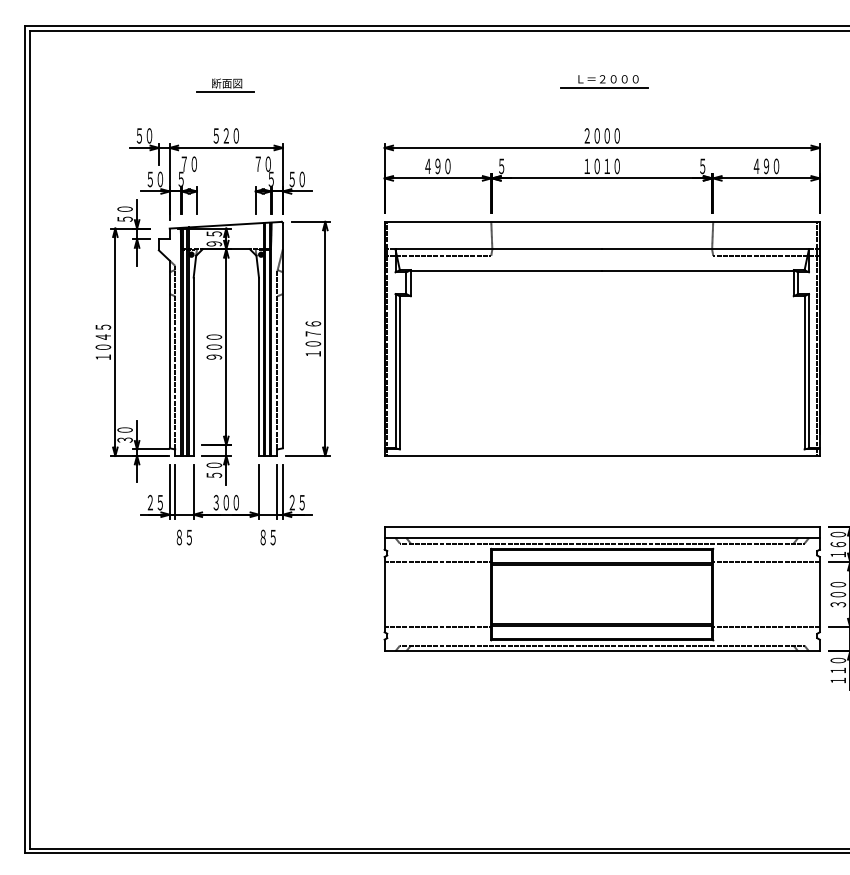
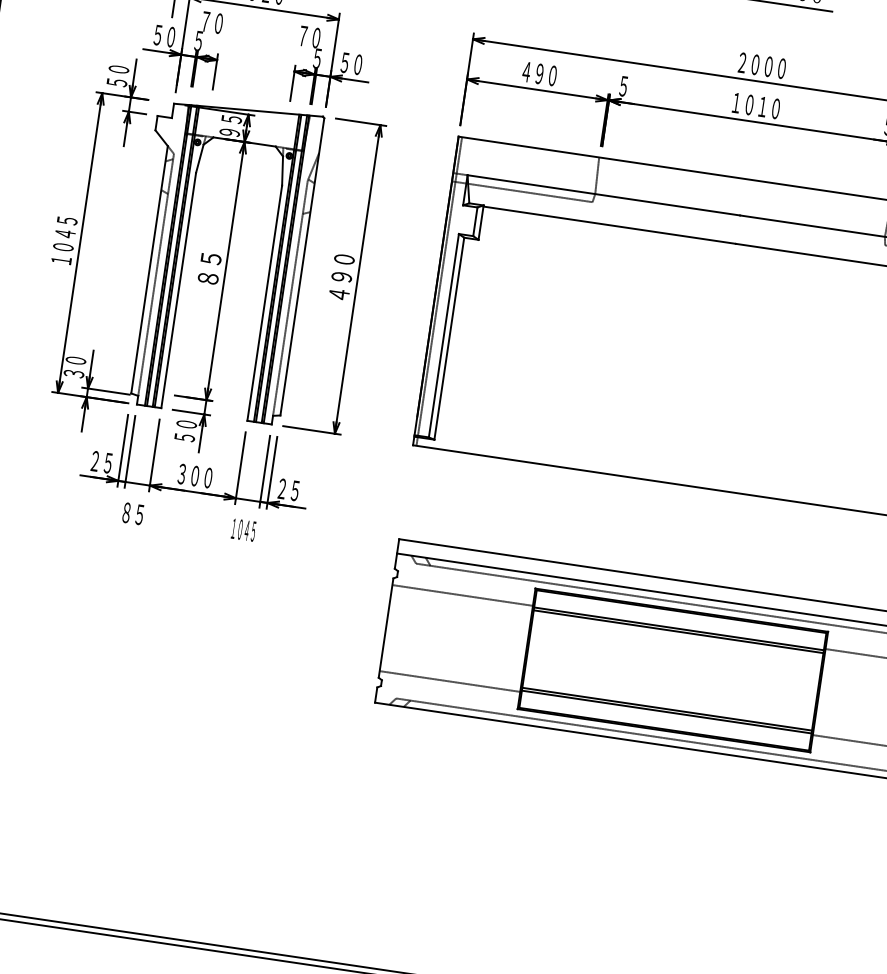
text: (313, 338) -> (342, 276), １０７６ -> ４９０
text: (214, 346) -> (210, 267), ９００ -> ８５
text: (267, 537) -> (242, 529), ８５ -> １０４５

